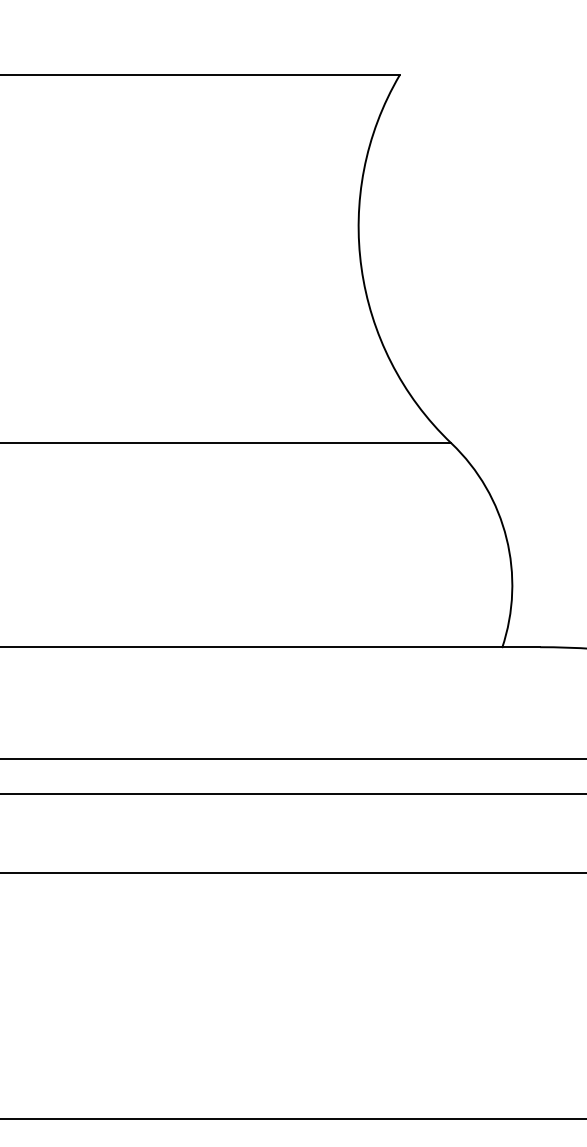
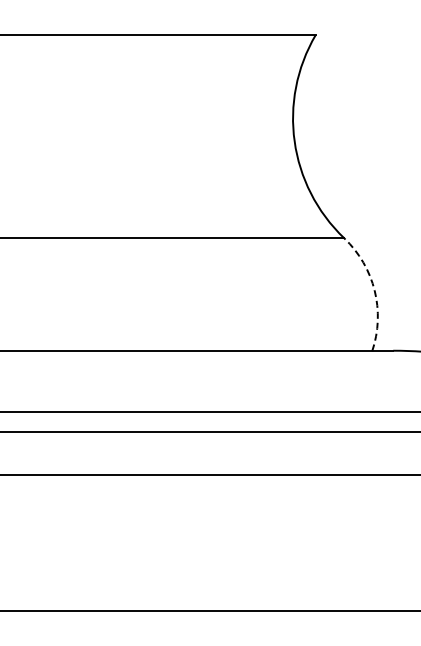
arc: (506, 538) -> (374, 290), solid -> dashed

